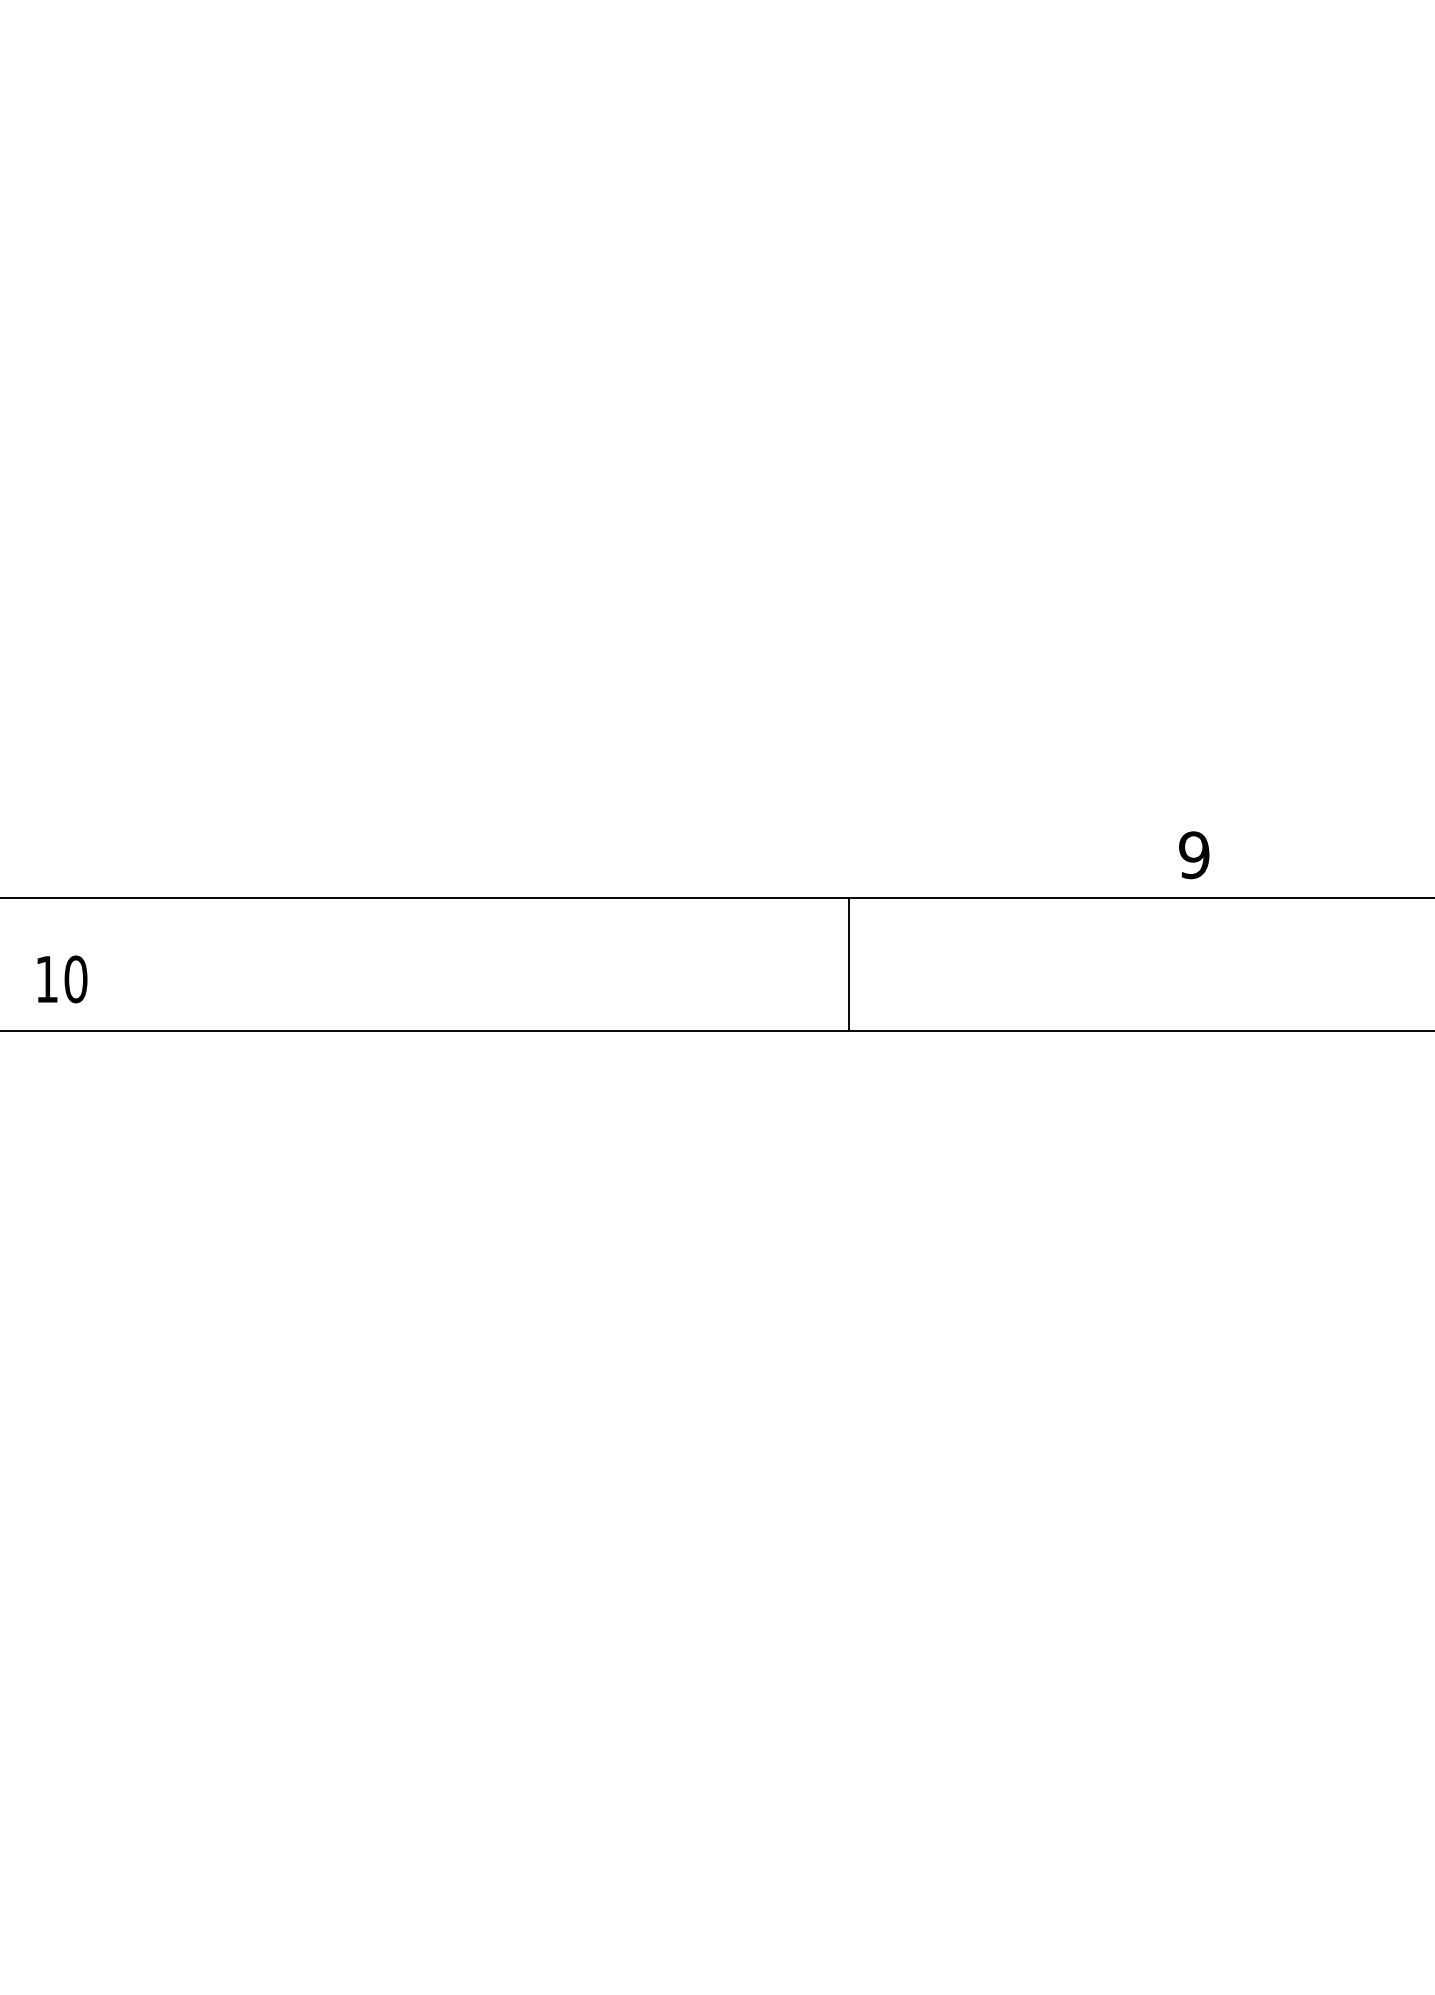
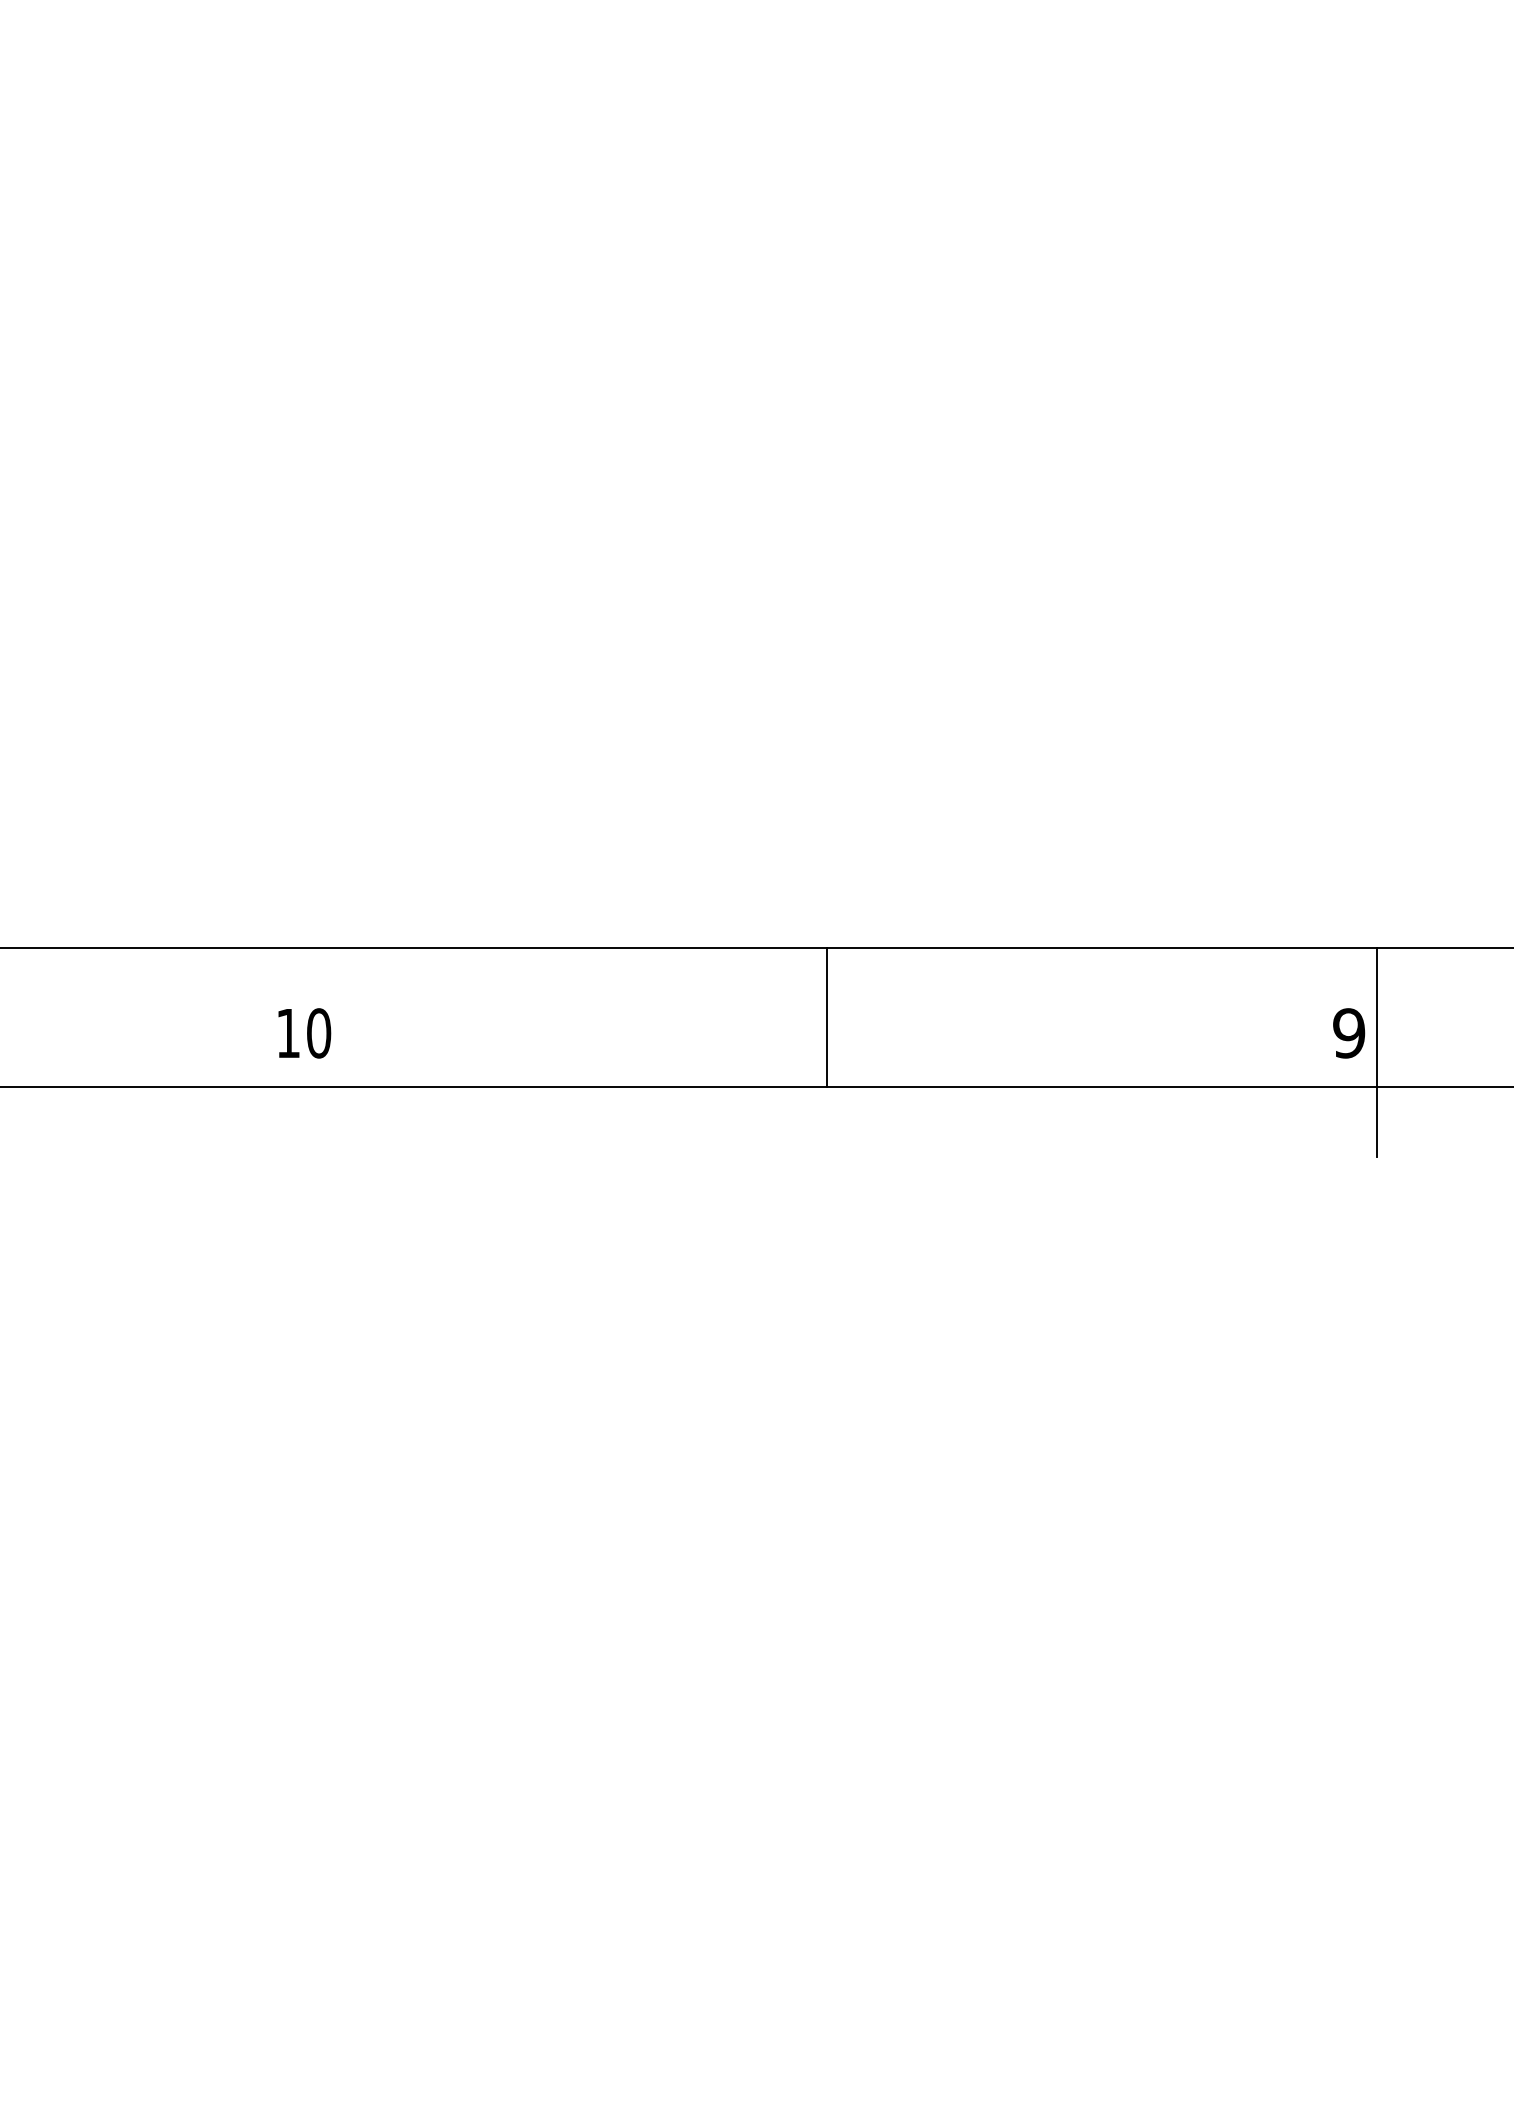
text: (1194, 855) -> (1349, 1033), moved
line: (848, 964) -> (826, 1017), moved
text: (62, 979) -> (304, 1033), moved
line: (1305, 997) -> (1377, 1052), added

